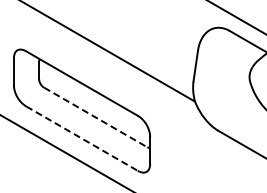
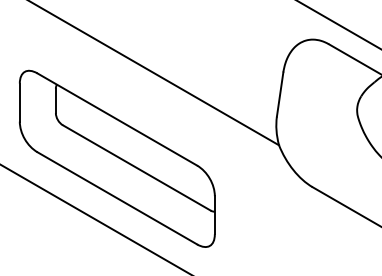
line: (95, 117) -> (136, 168), dashed -> solid
line: (82, 138) -> (117, 198), dashed -> solid

